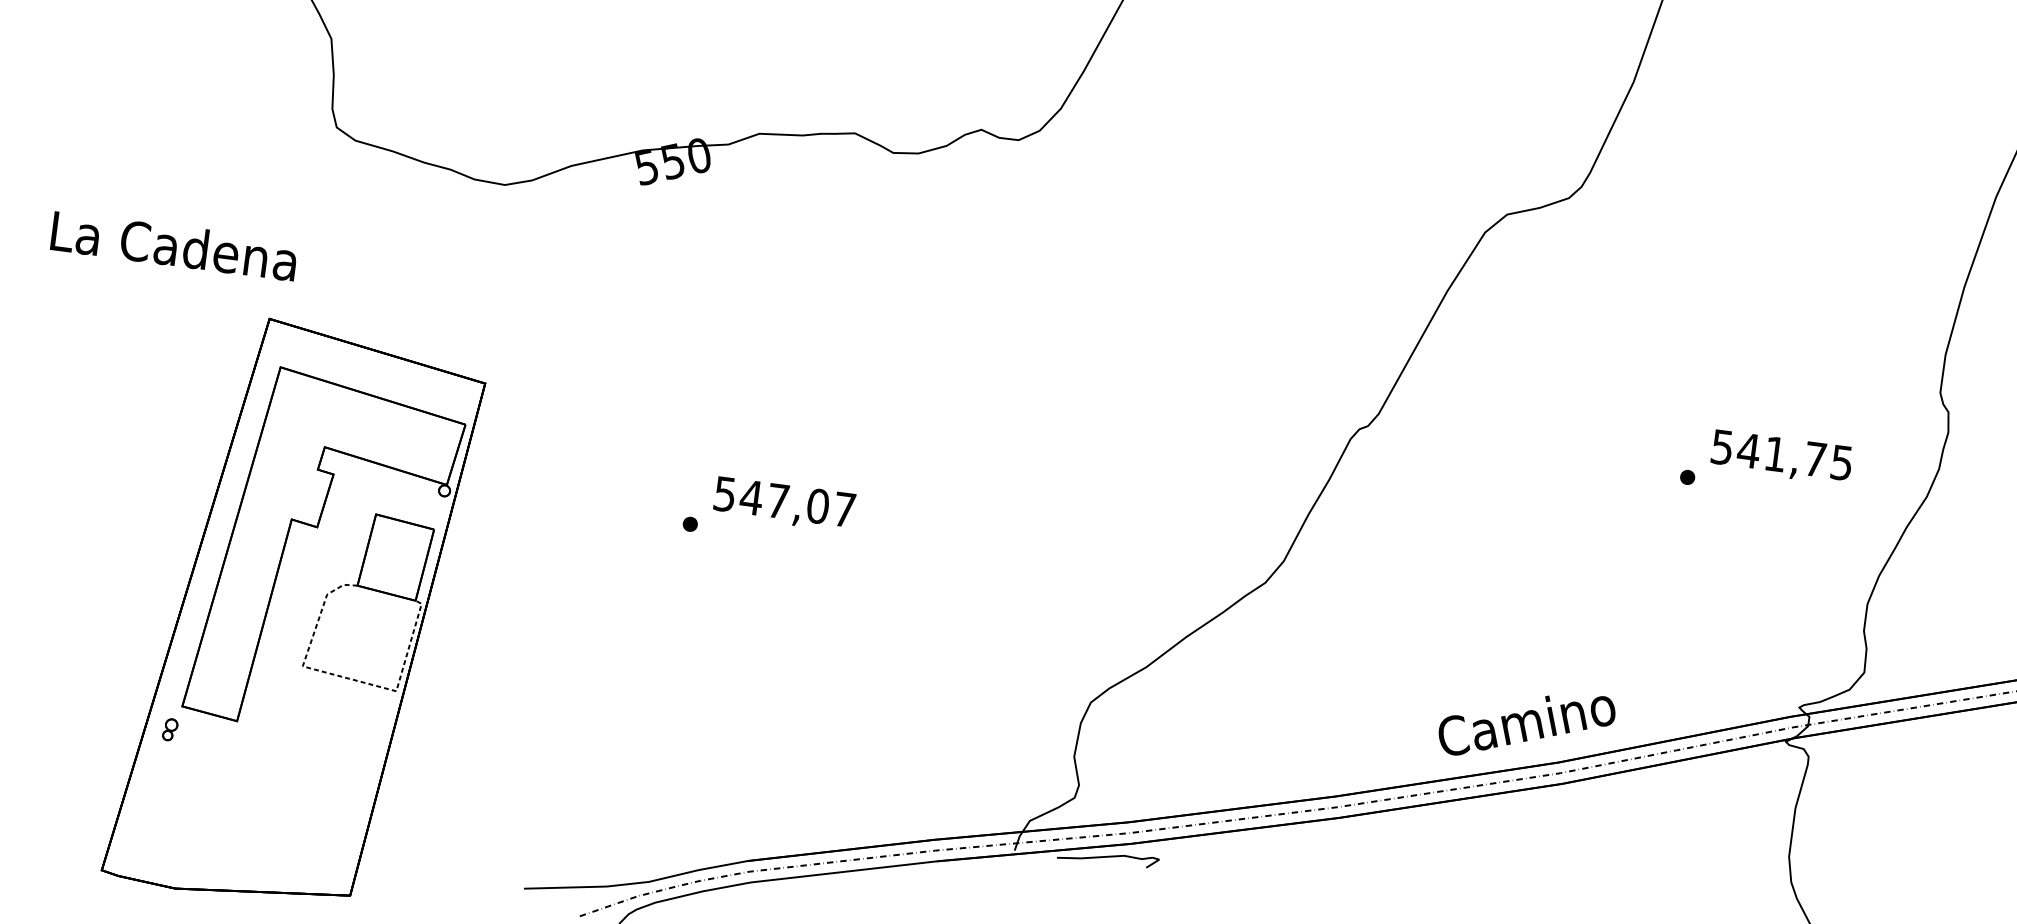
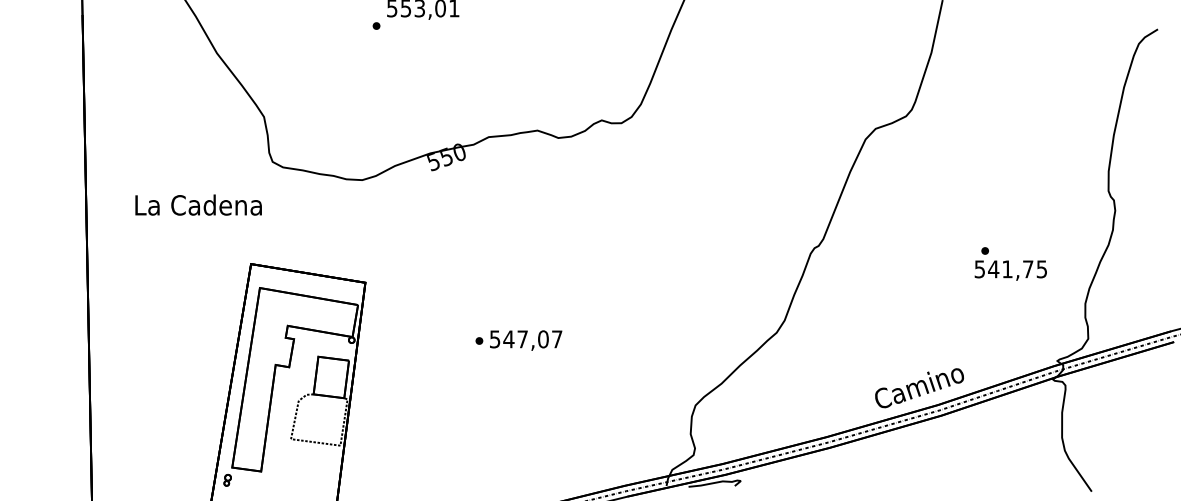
text: (174, 244) -> (198, 204), moved
text: (1780, 457) -> (1010, 270), moved
text: (785, 504) -> (526, 340), moved

